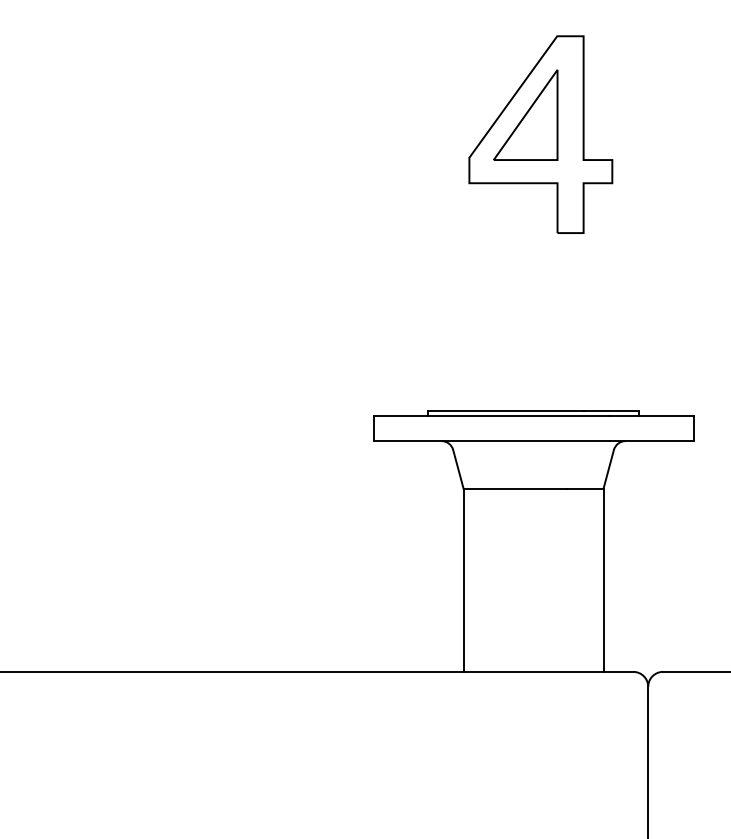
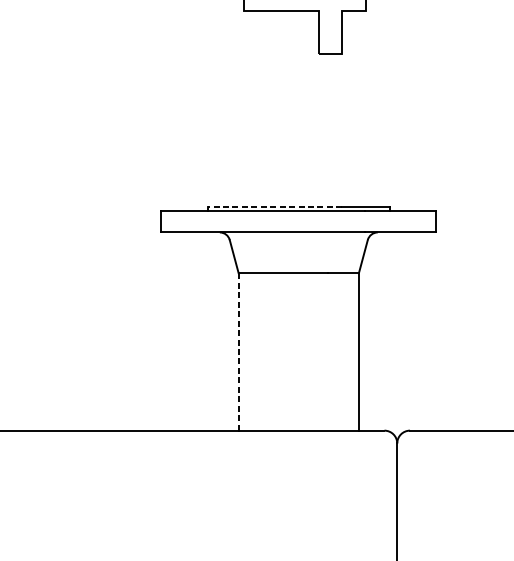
line: (505, 411) -> (274, 207), solid -> dashed
line: (463, 580) -> (238, 352), solid -> dashed

